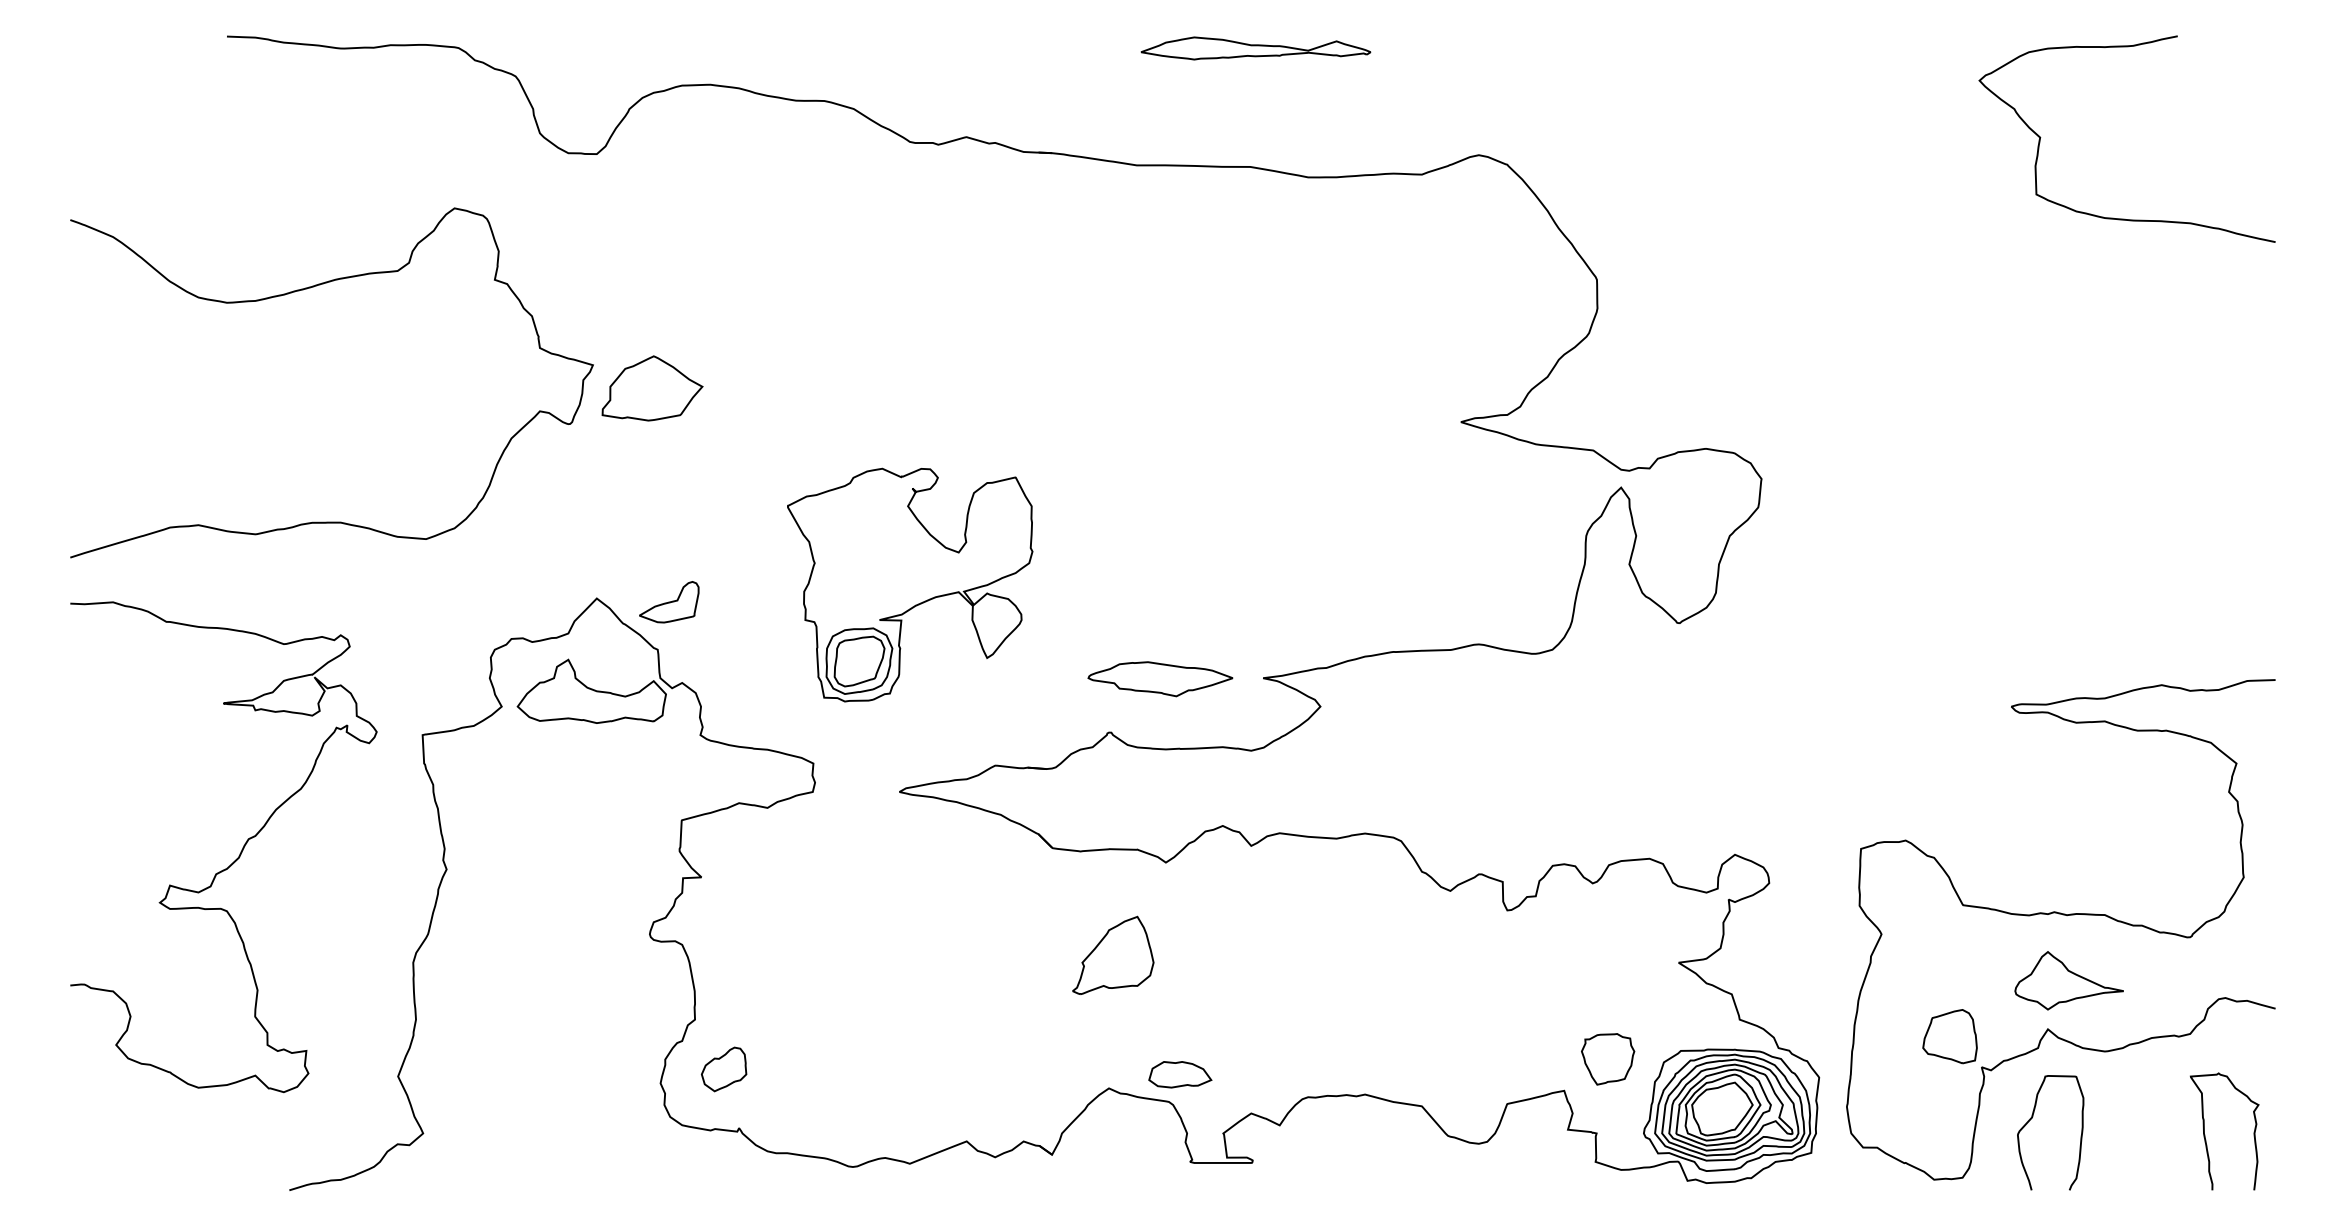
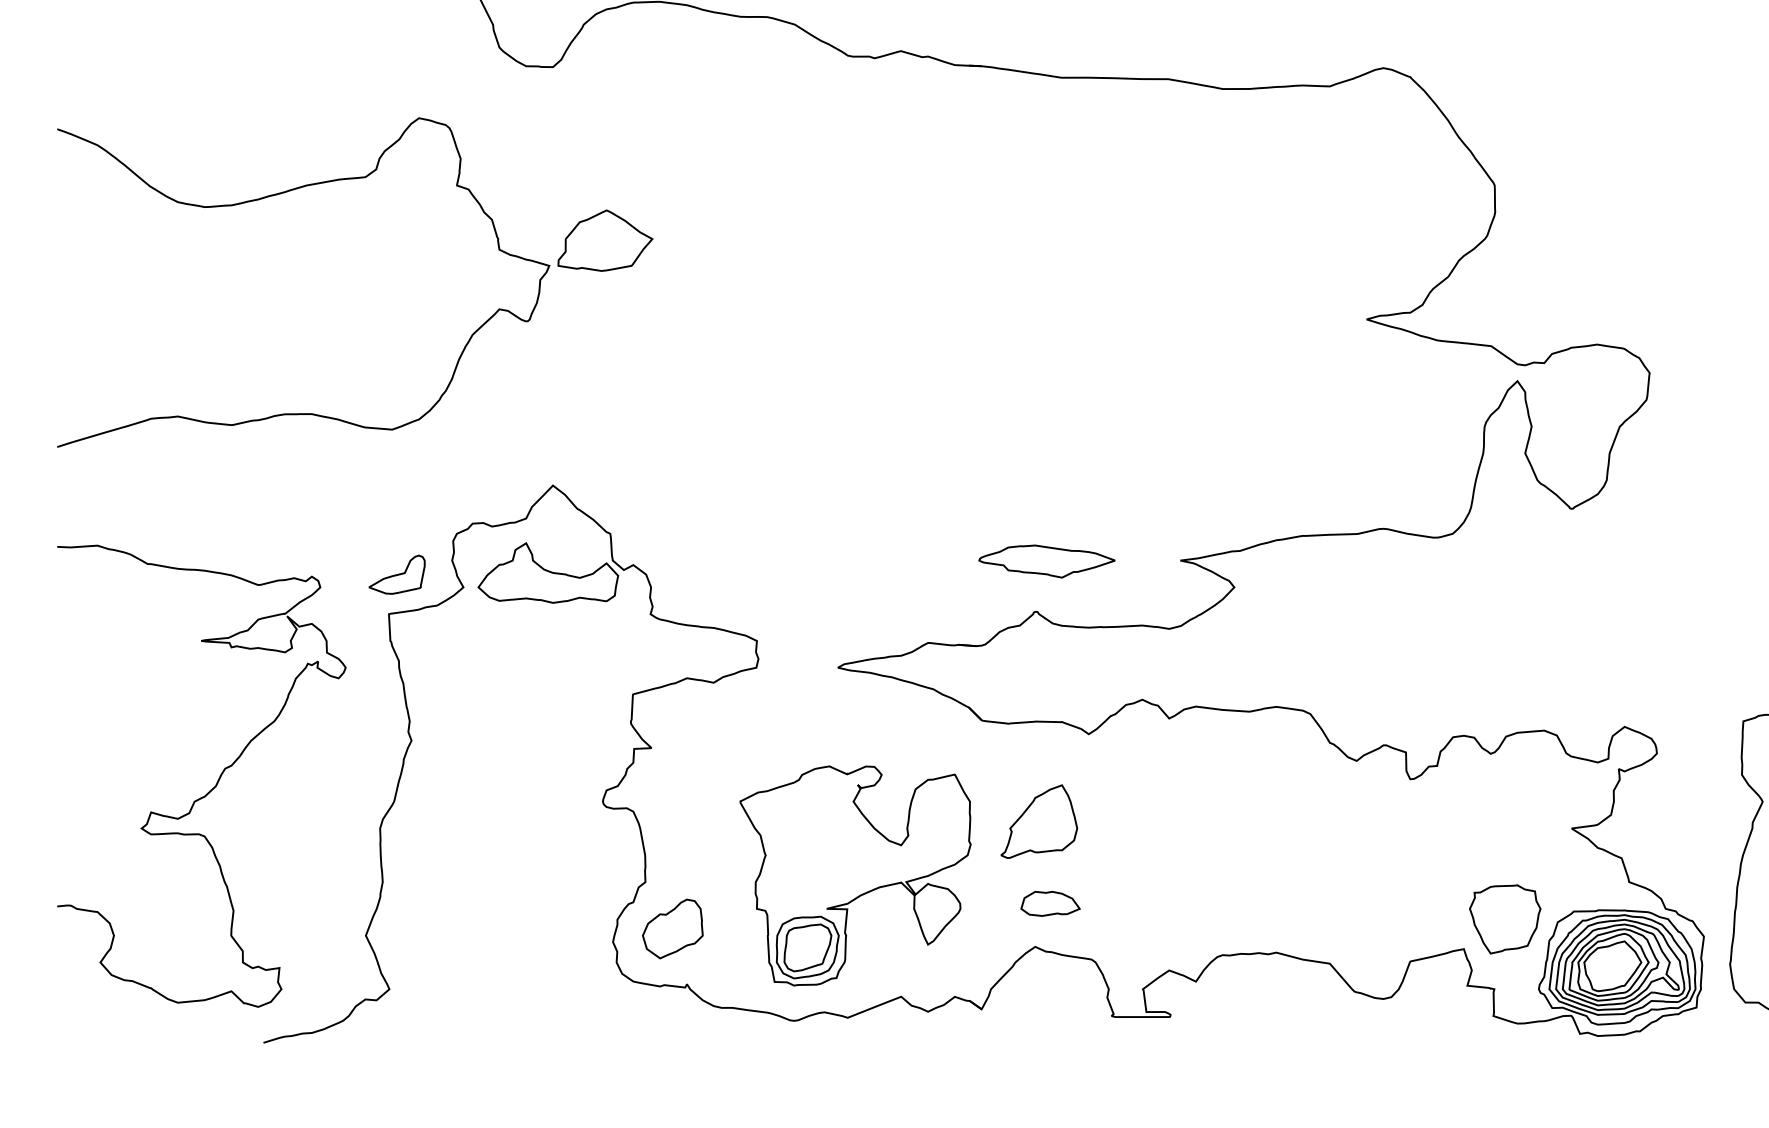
part: (652, 388) -> (605, 240), moved
part: (910, 584) -> (855, 875), moved
part: (669, 602) -> (397, 575), moved
part: (1160, 679) -> (1047, 561), moved
curve: (235, 859) -> (212, 787), moved
part: (1607, 1059) -> (1504, 919), size x1.43
part: (723, 1069) -> (672, 929), size x1.43
part: (1180, 1074) -> (1050, 903), moved

